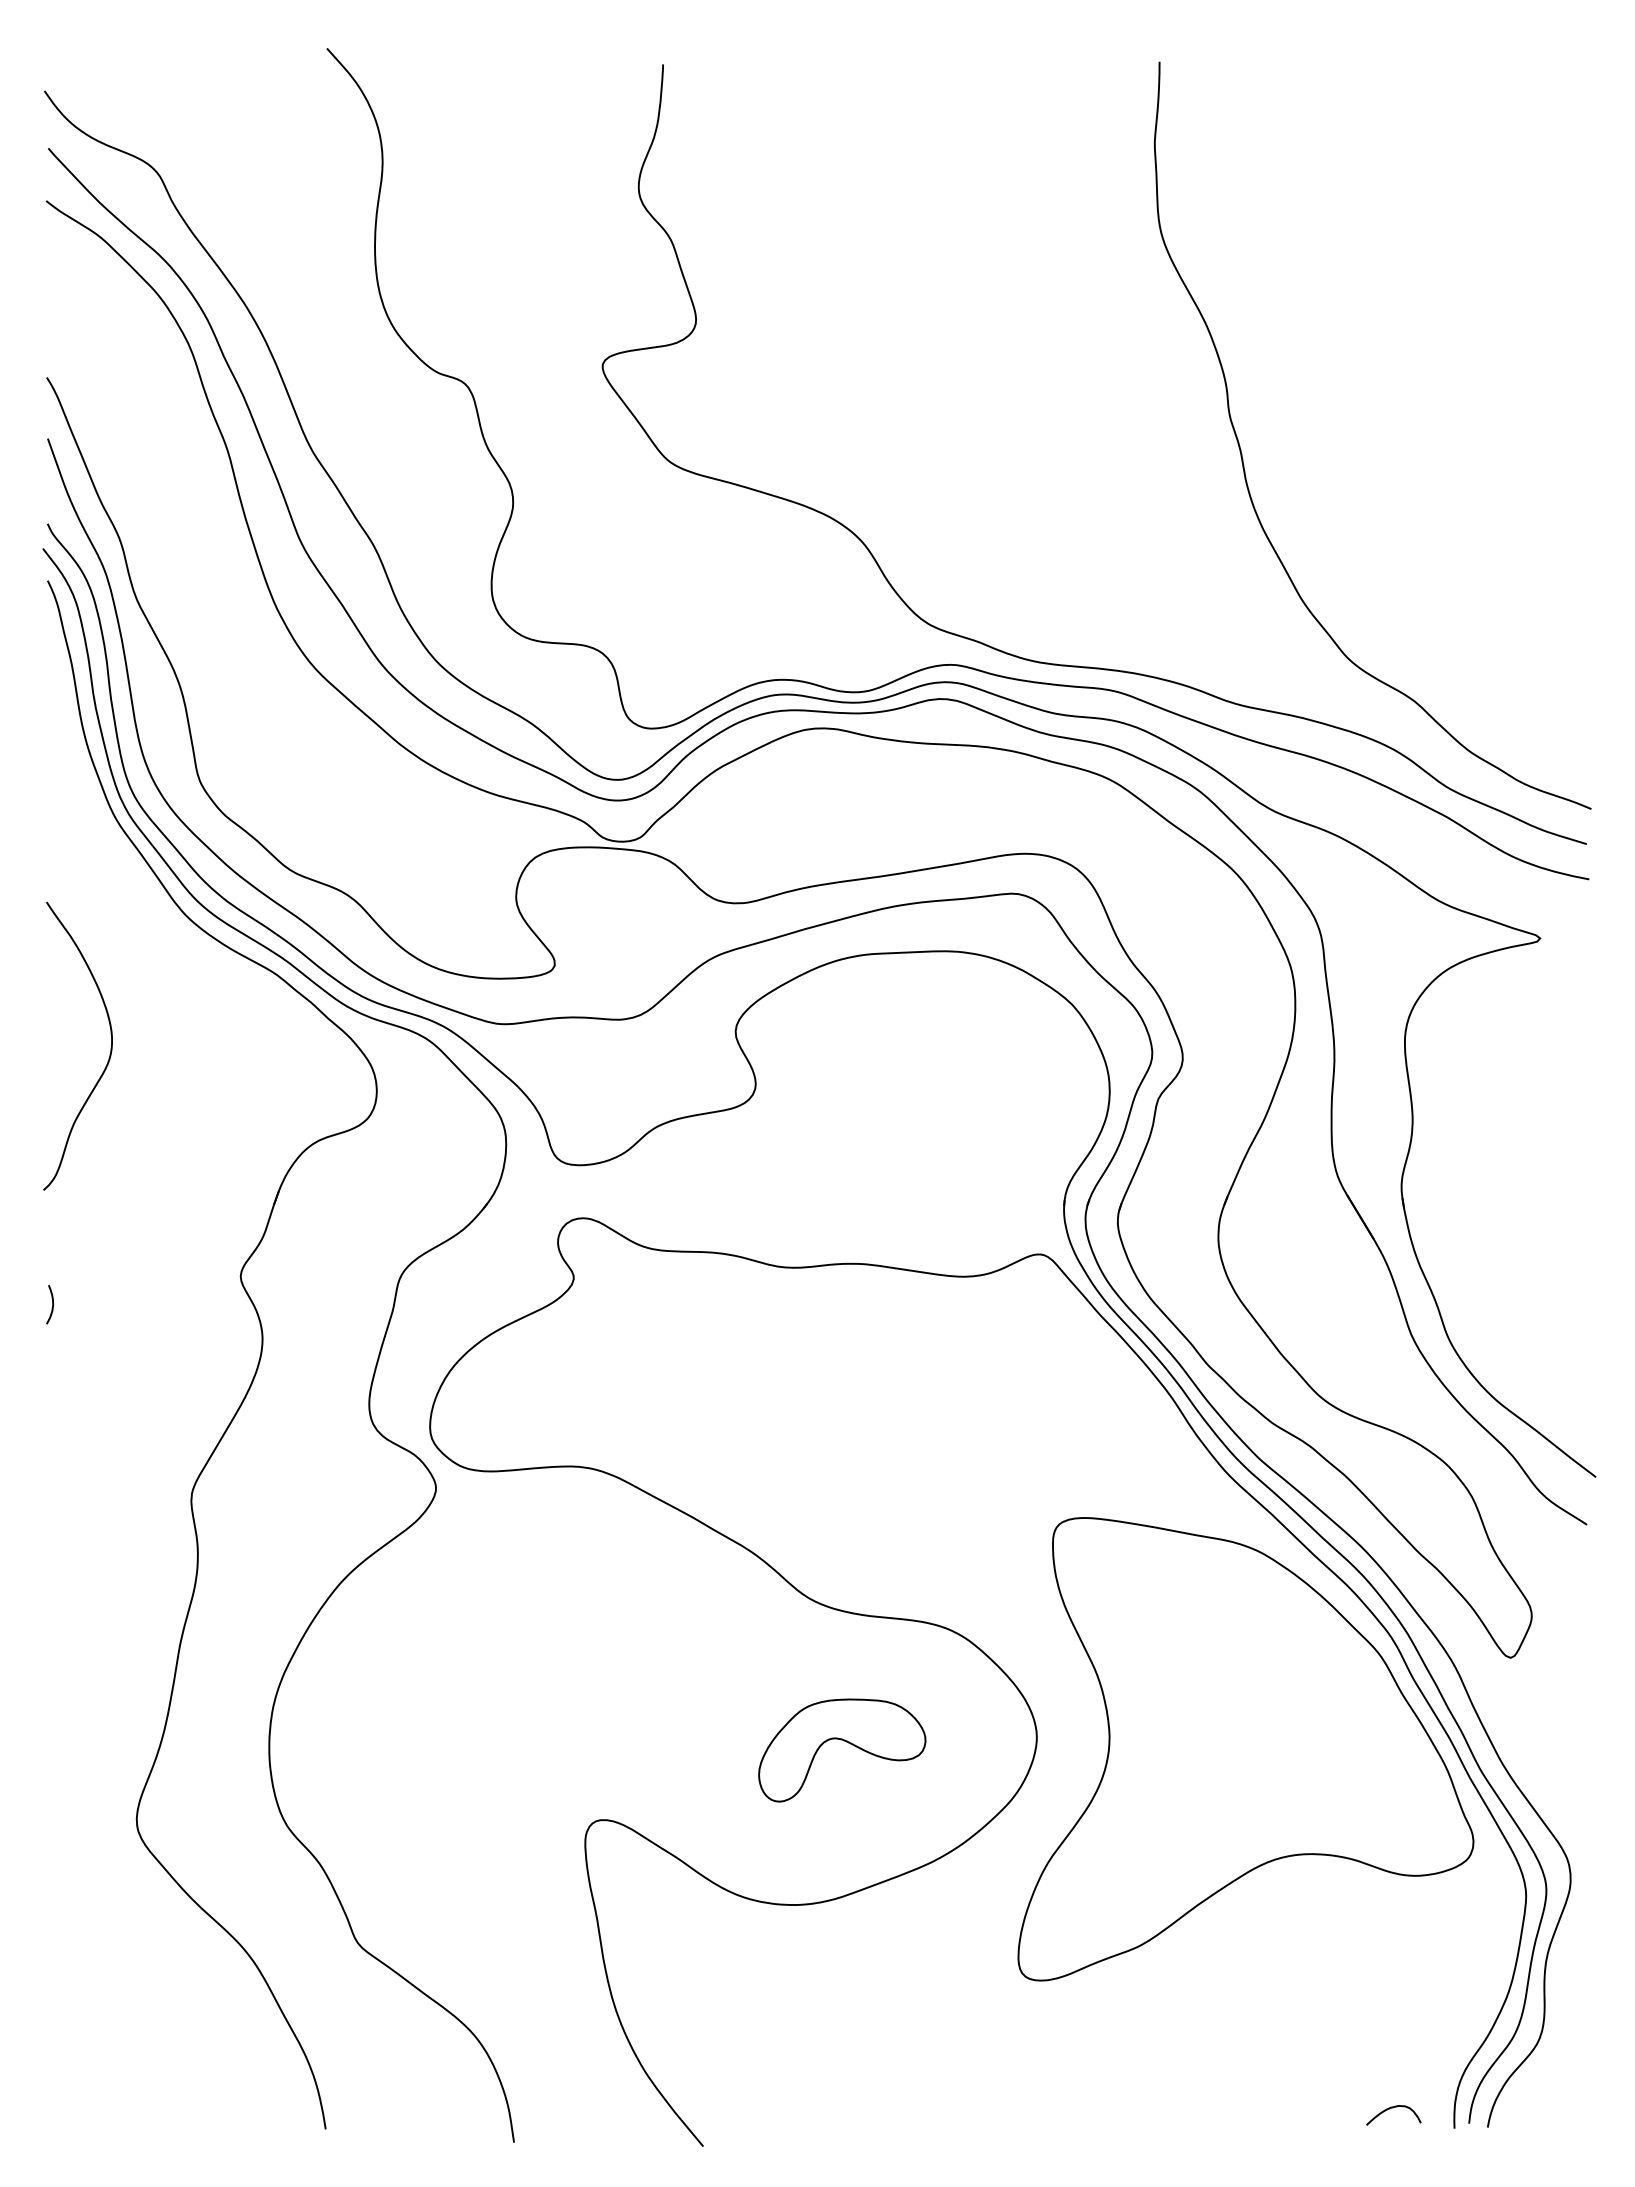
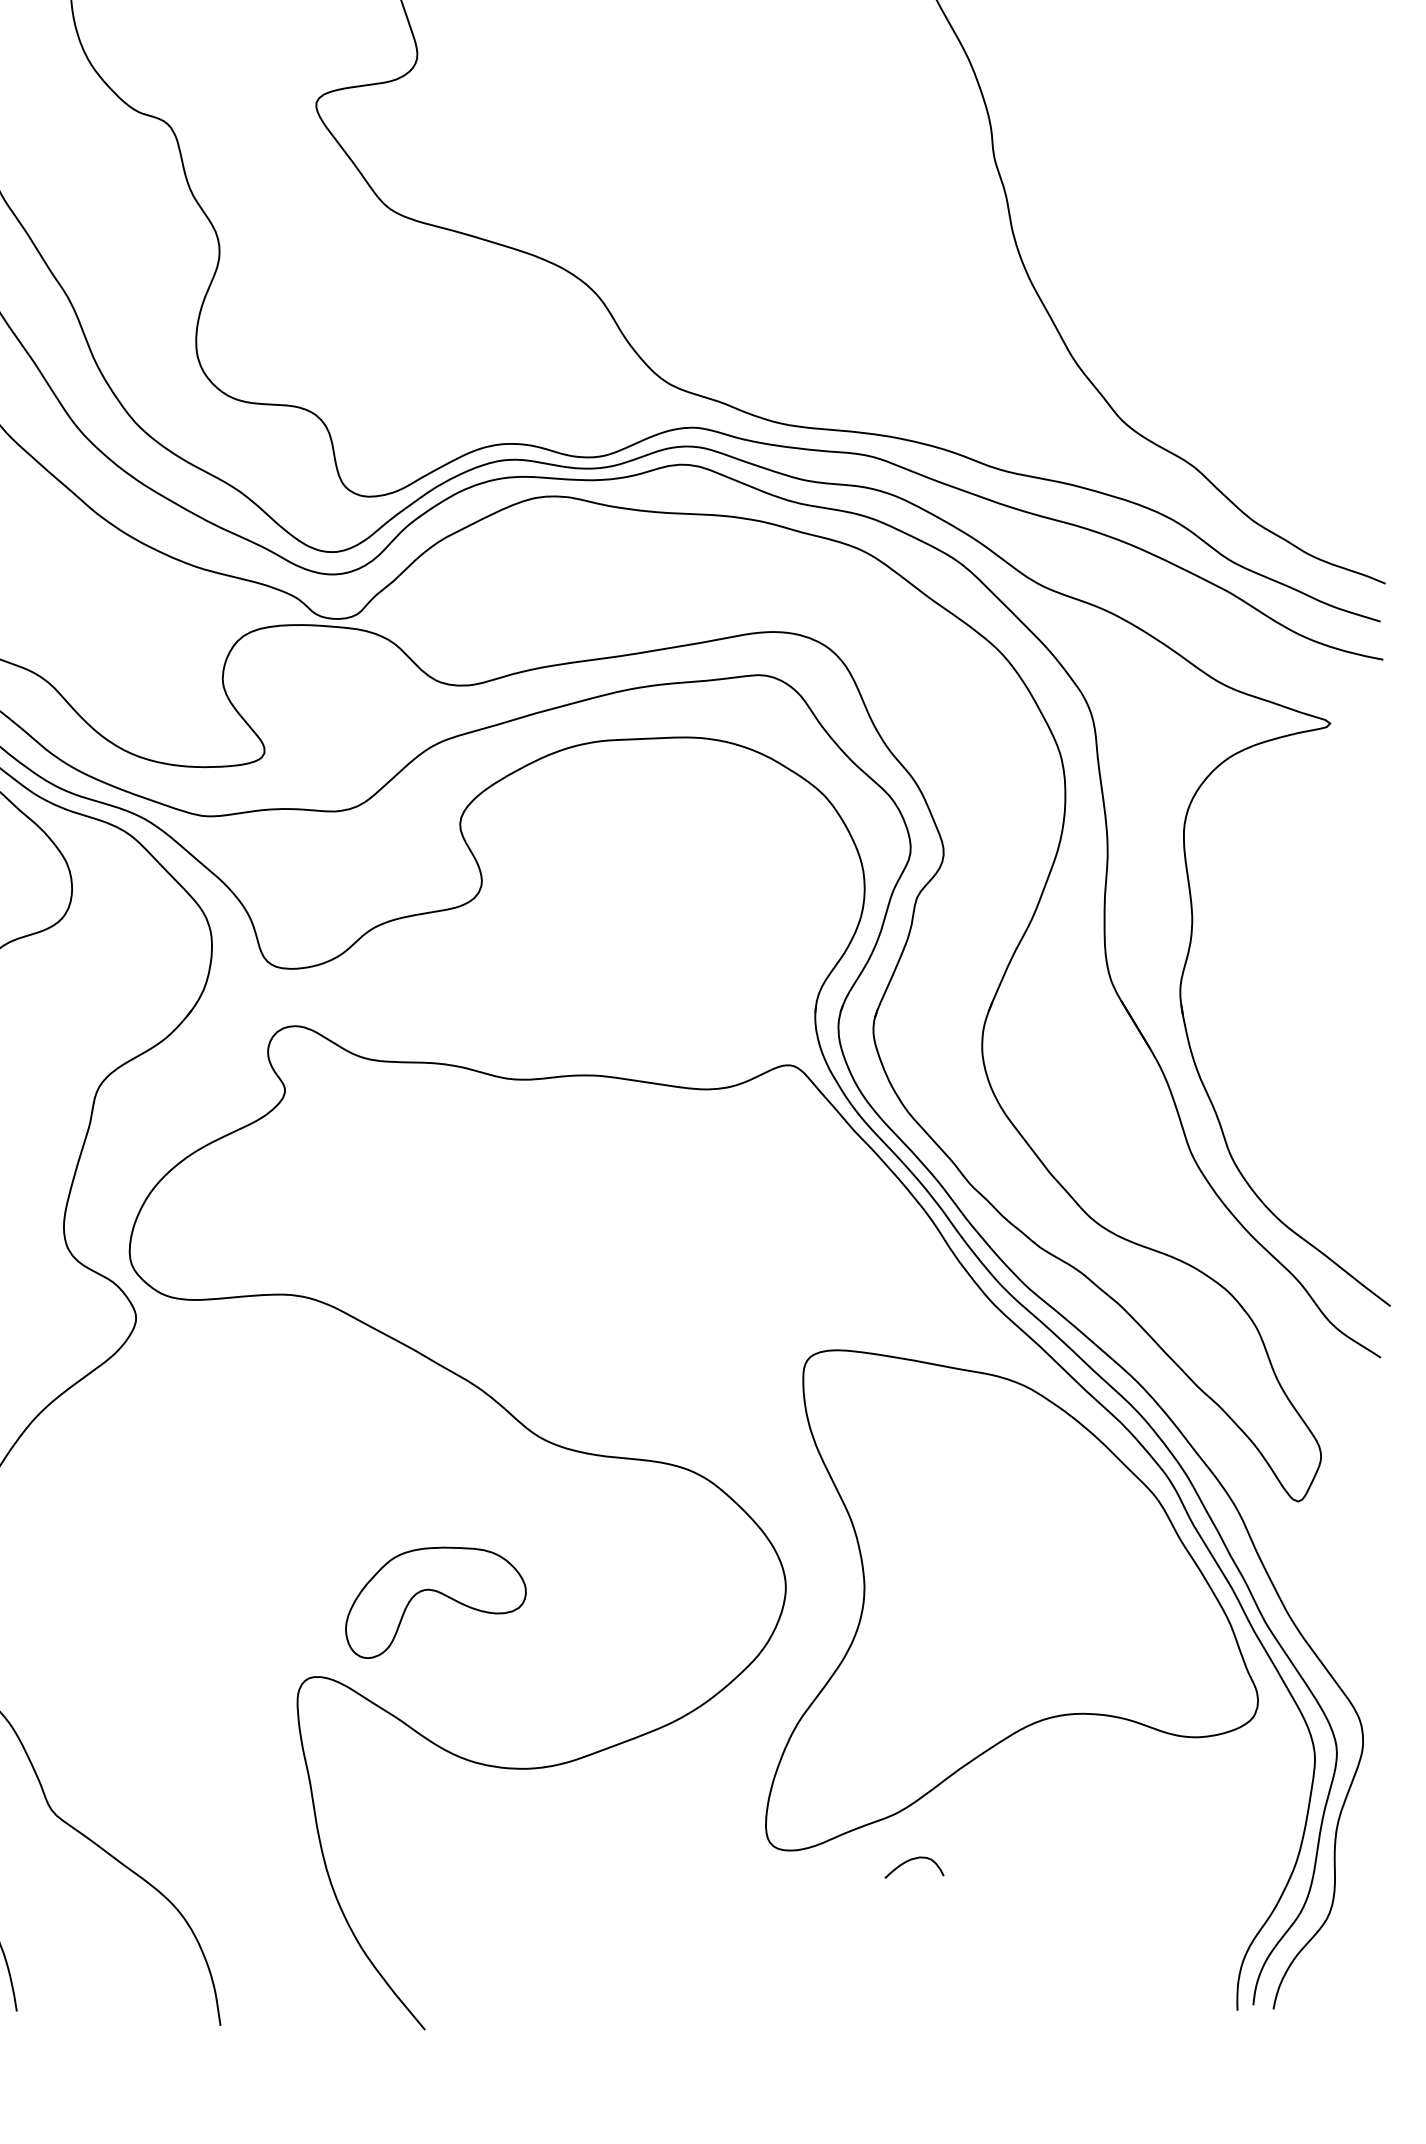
part: (846, 1742) -> (440, 1594), moved
curve: (1393, 2108) -> (914, 1860), moved

